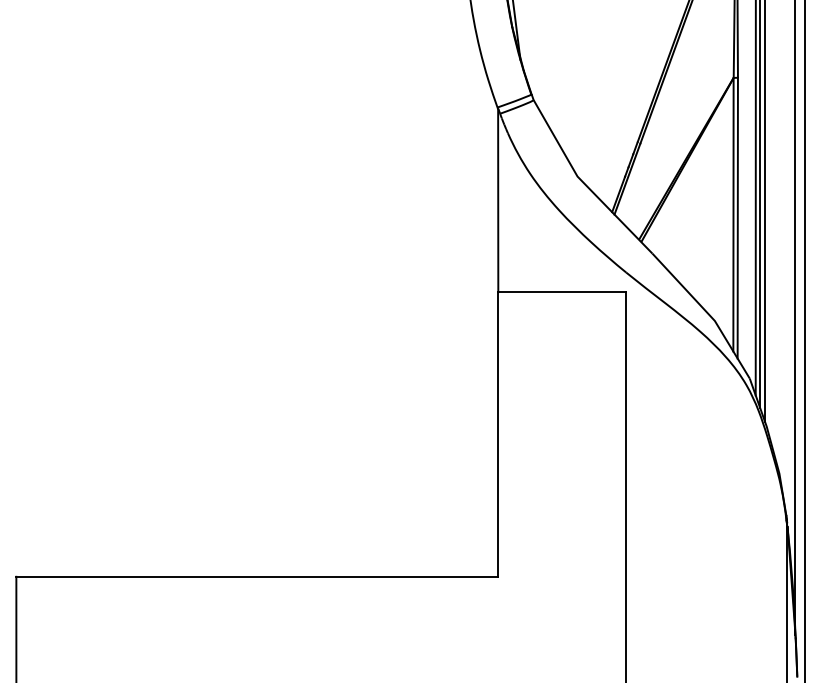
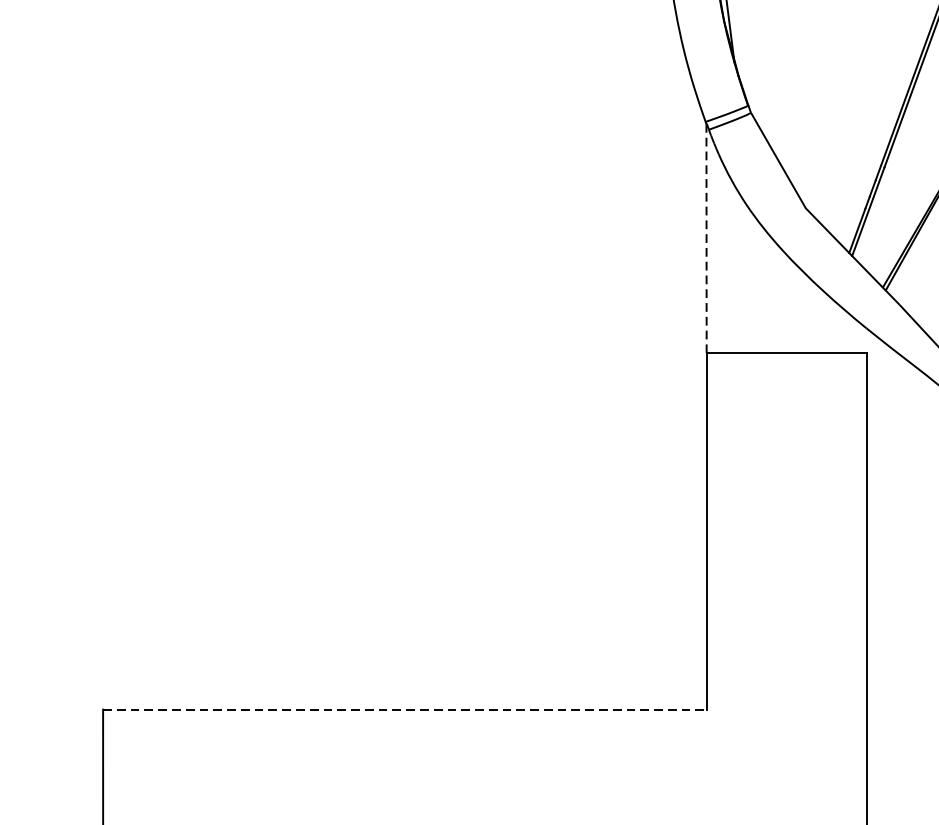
line: (498, 200) -> (706, 238), solid -> dashed
line: (257, 576) -> (405, 709), solid -> dashed

